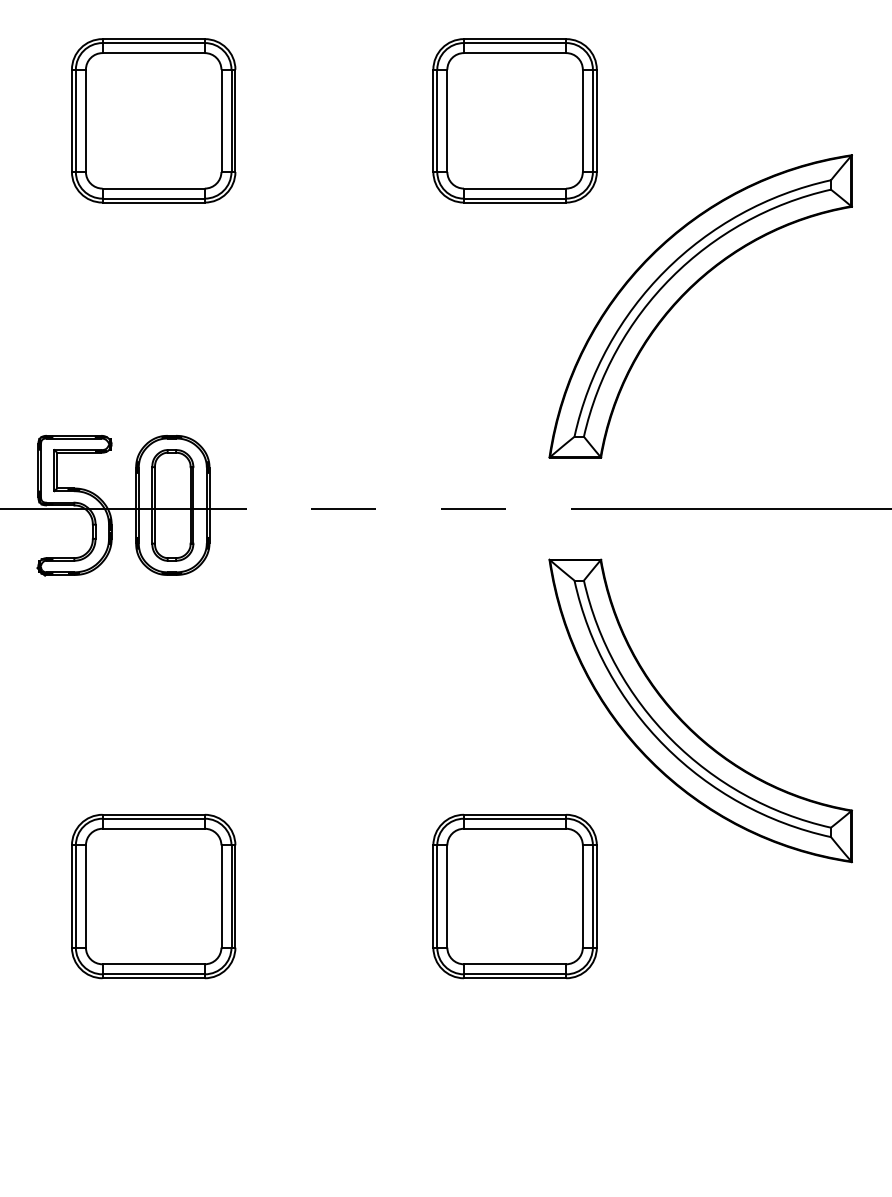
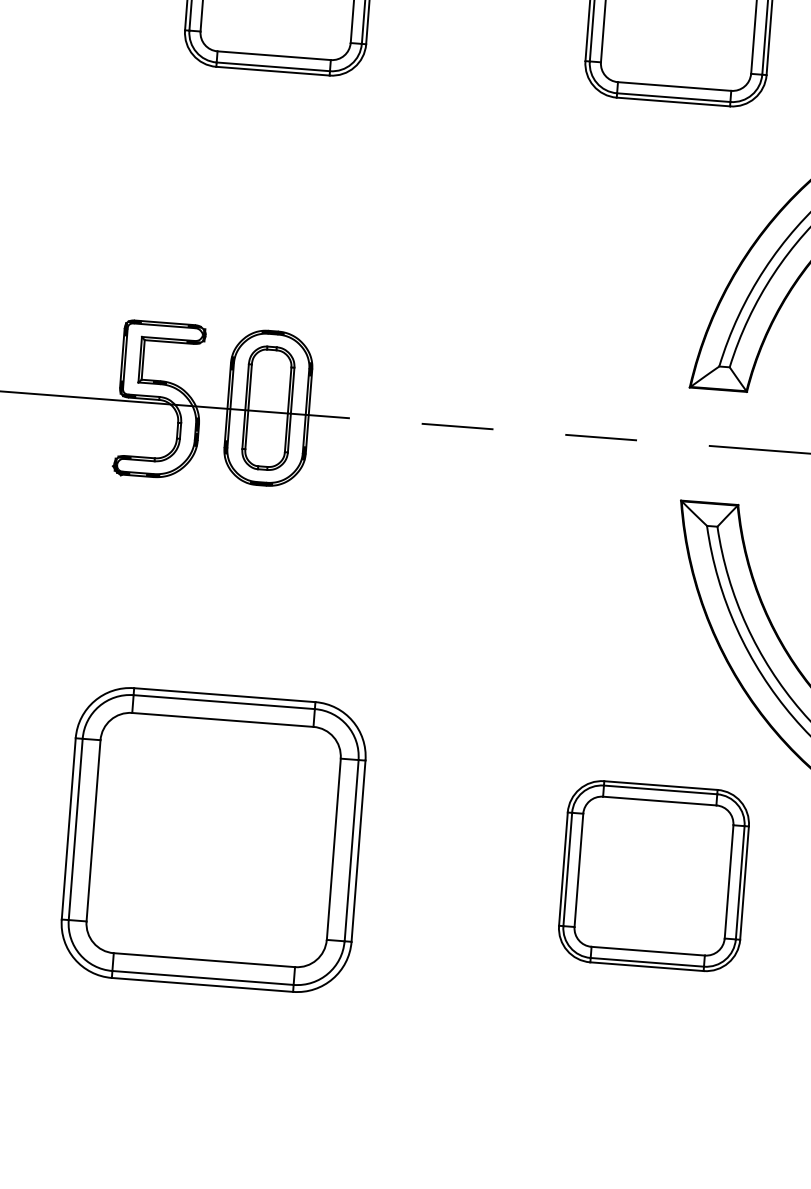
part: (153, 896) -> (213, 839), size x1.6
part: (514, 896) -> (653, 876), moved

